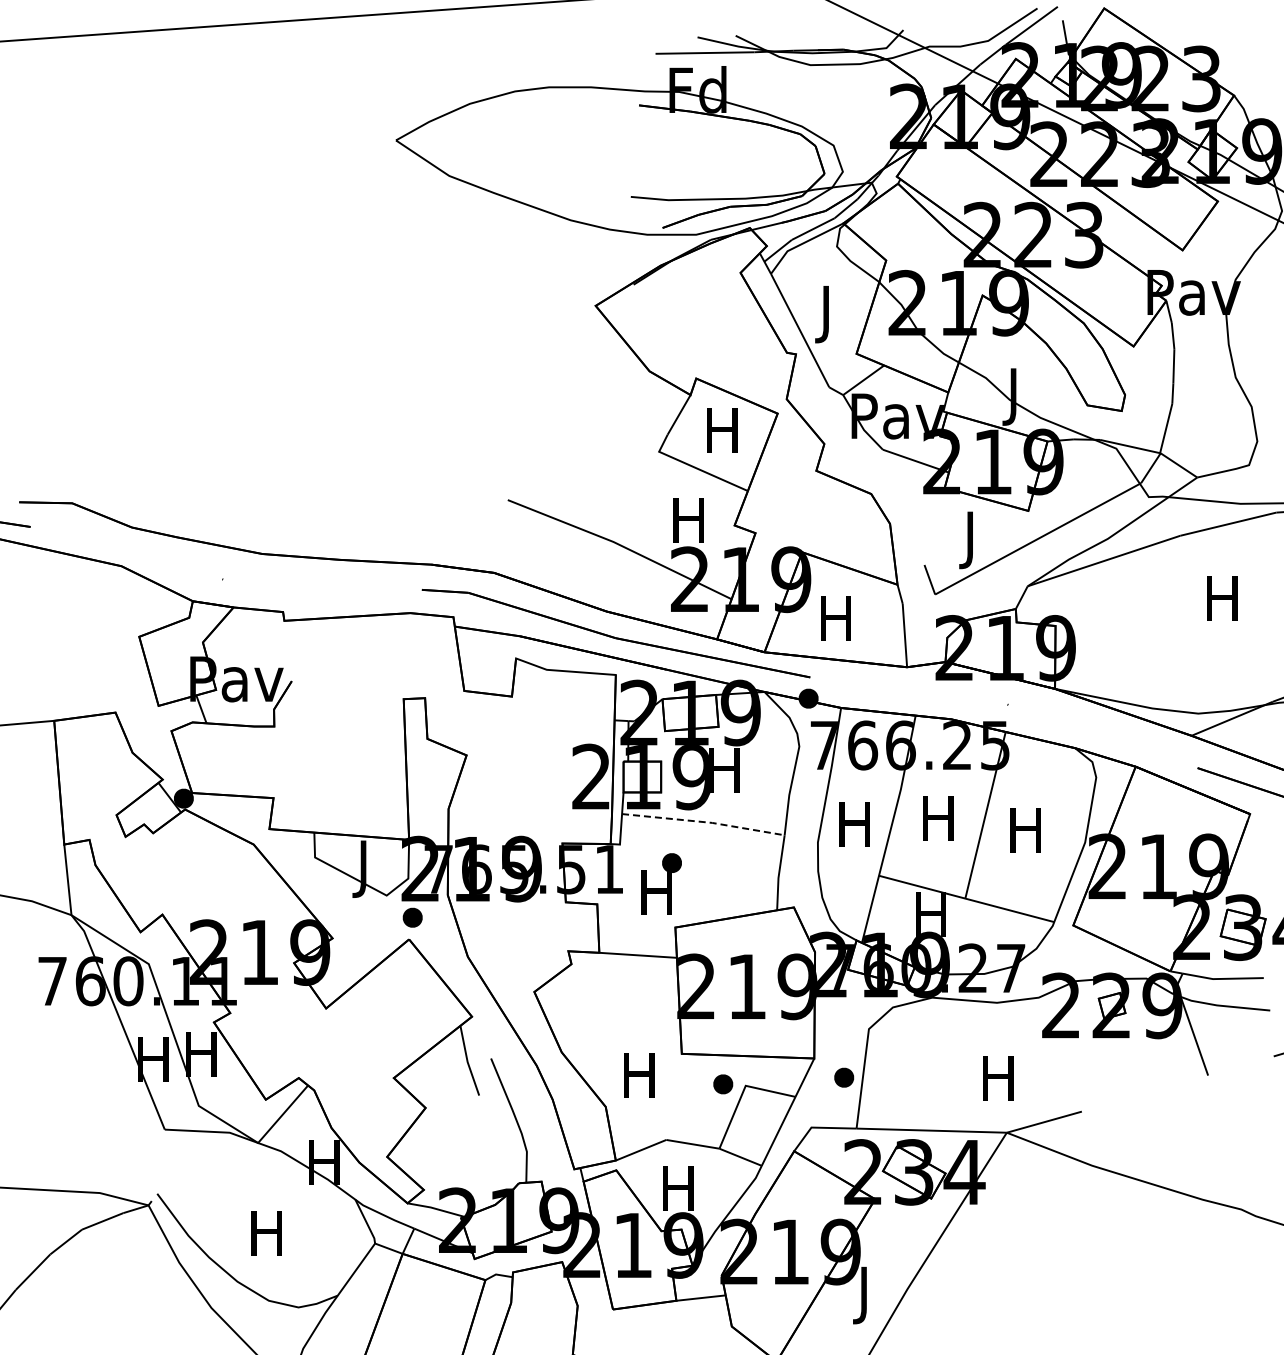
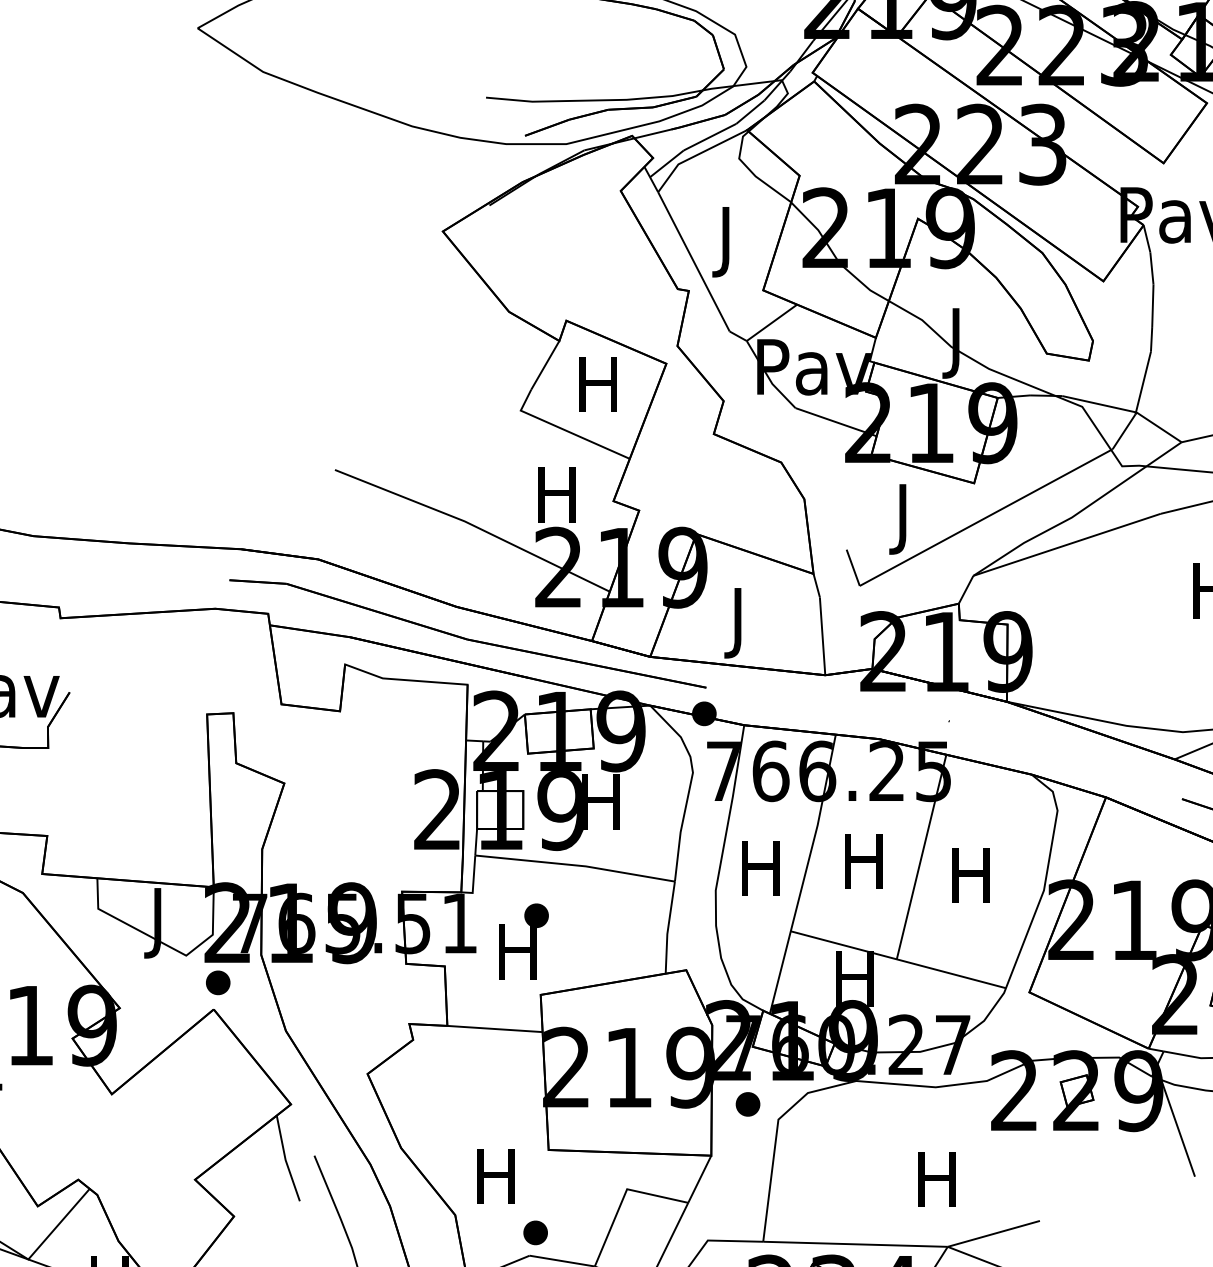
text: (835, 624) -> (737, 622), H -> J
line: (704, 822) -> (576, 865), dashed -> solid
part: (844, 1077) -> (748, 1104), moved
part: (723, 1084) -> (535, 1233), moved

